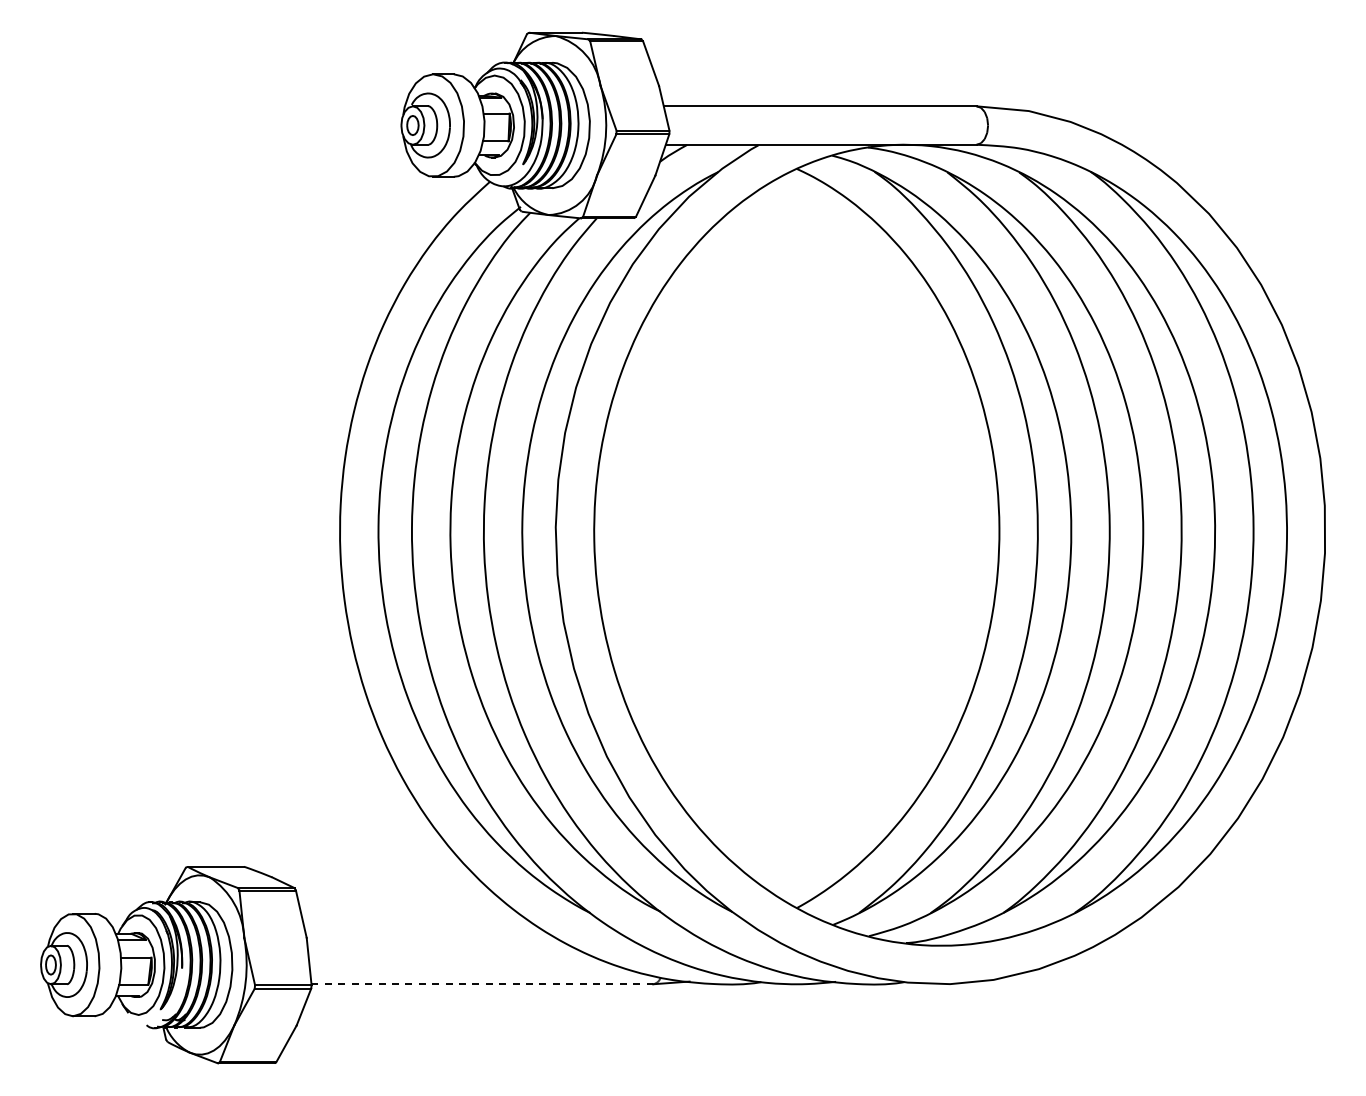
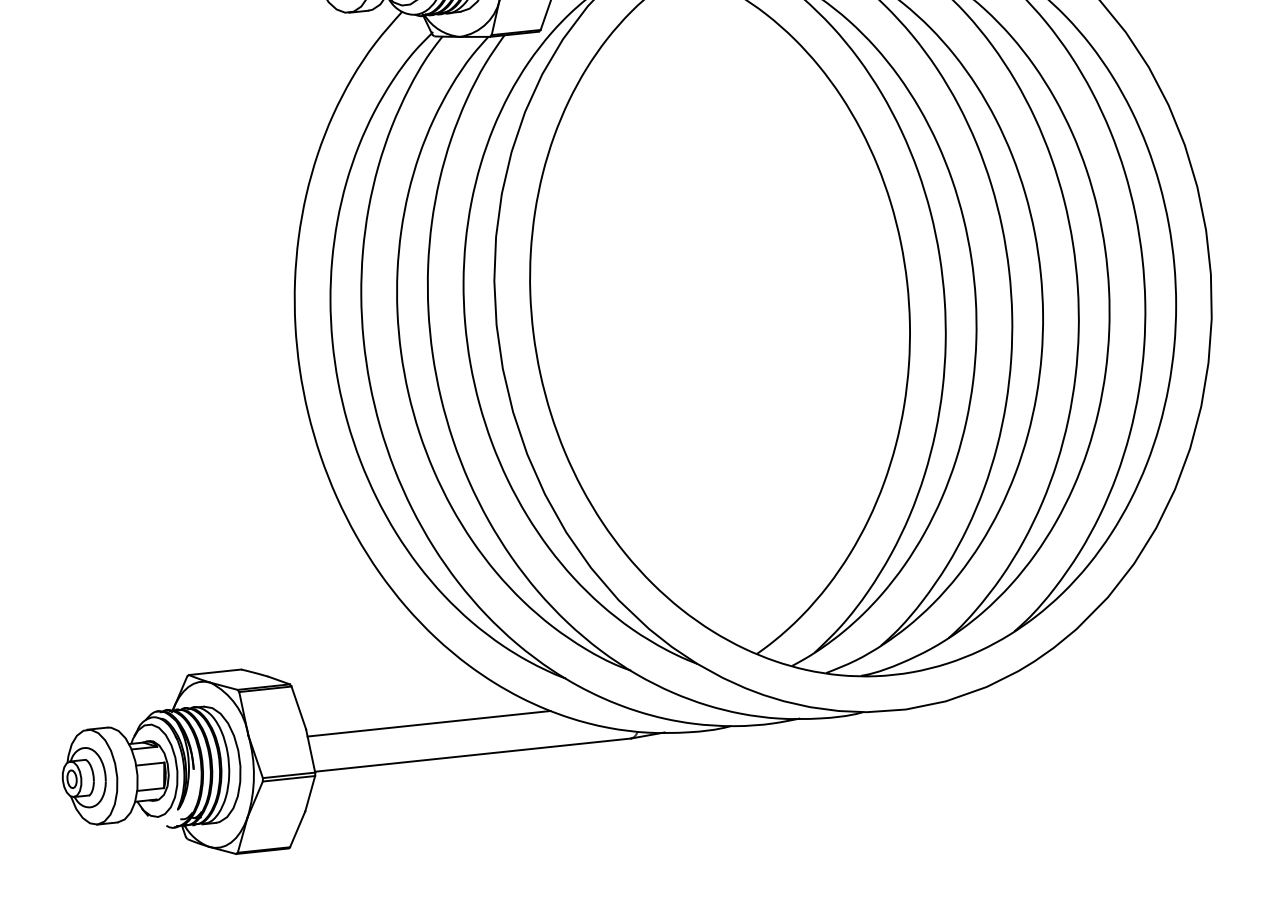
line: (438, 945) -> (428, 723), added
line: (482, 984) -> (473, 755), dashed -> solid

